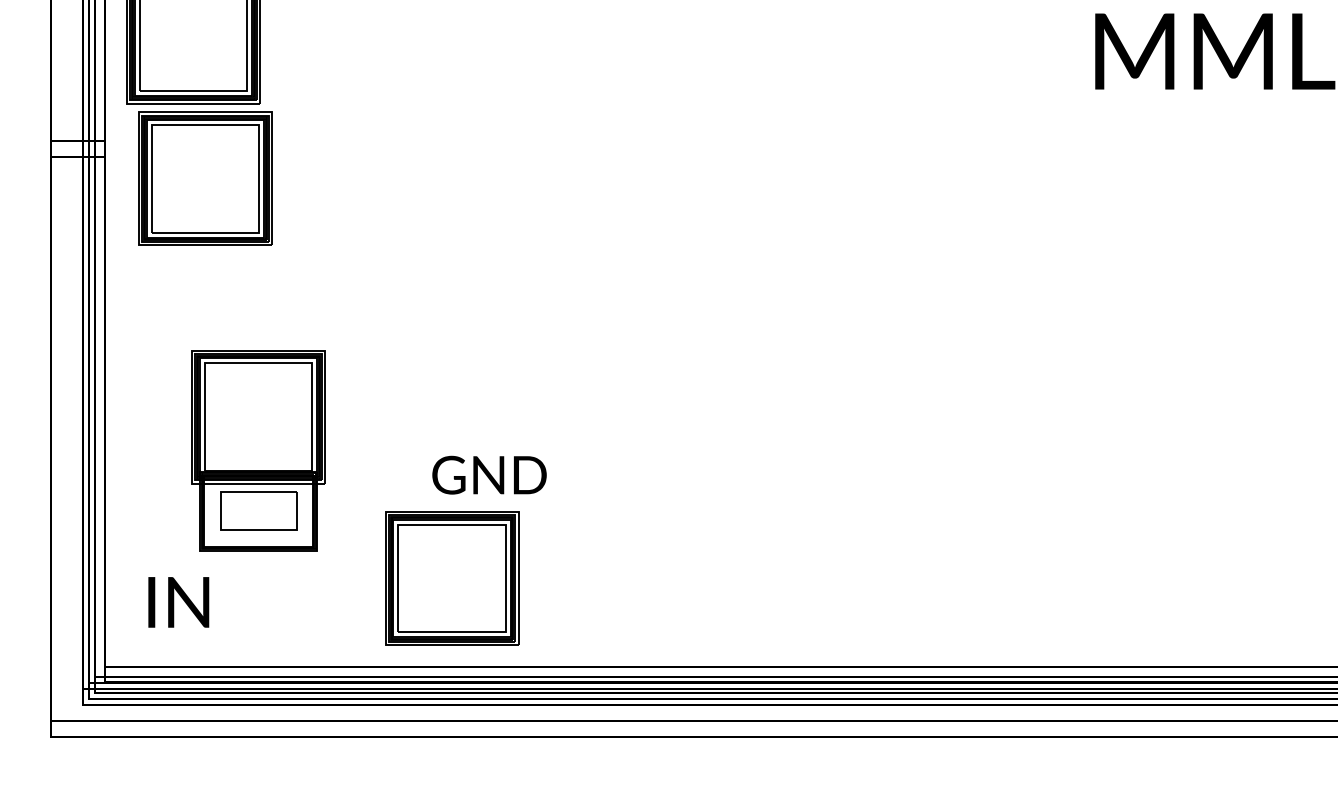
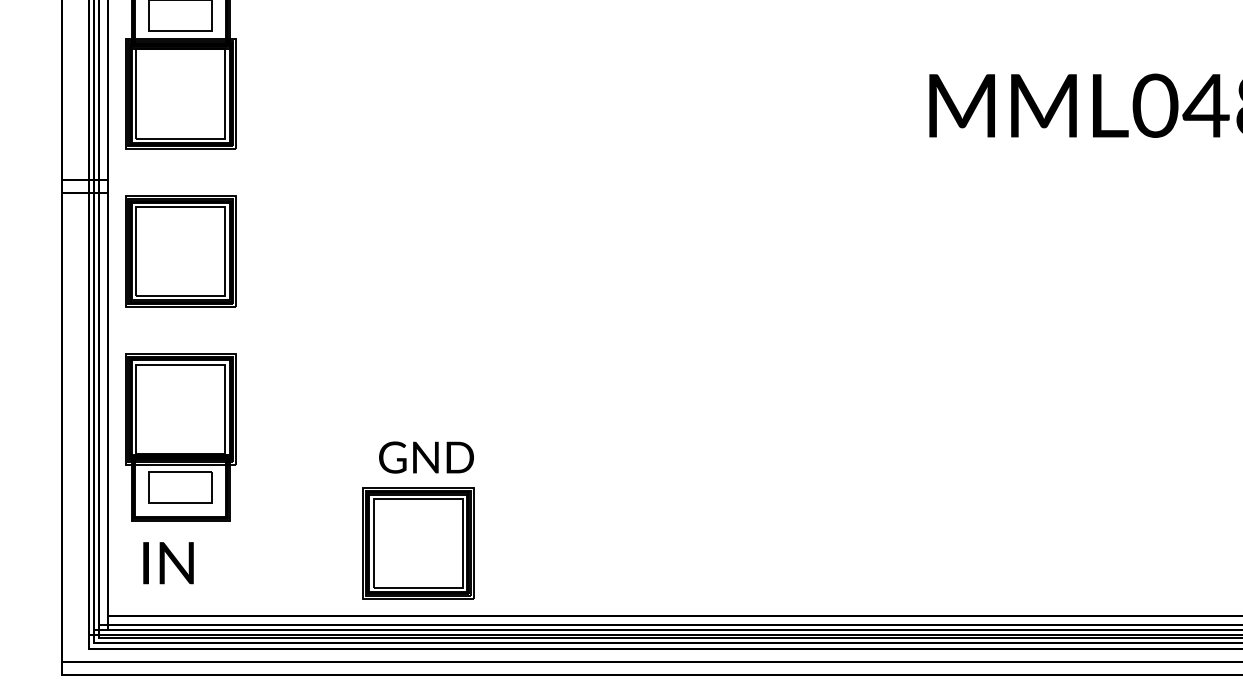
part: (205, 178) -> (180, 251), moved
part: (258, 451) -> (180, 437), moved
part: (452, 578) -> (418, 543), moved

